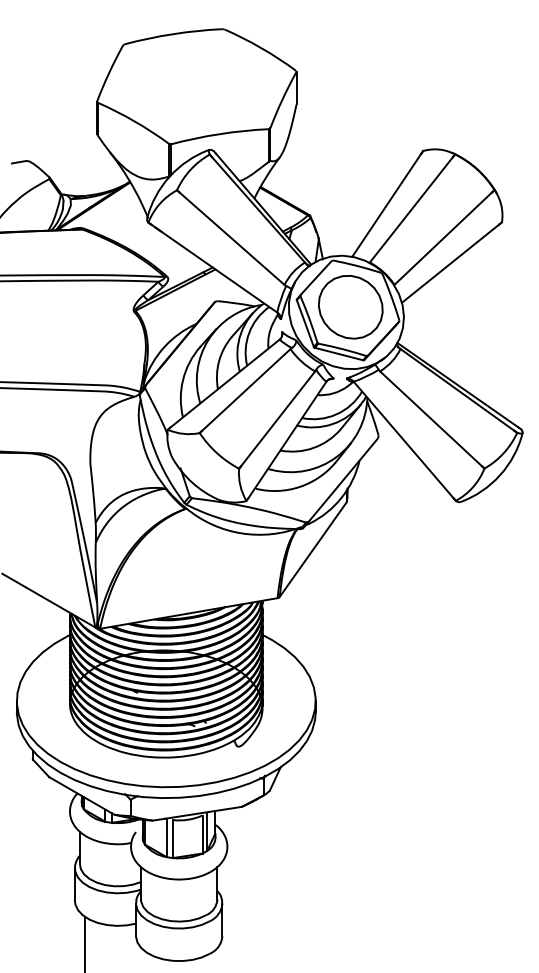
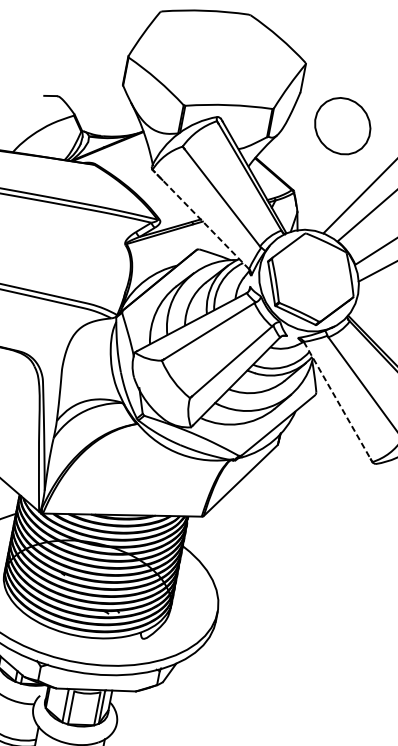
line: (214, 268) -> (202, 220), solid -> dashed
part: (350, 307) -> (342, 126), moved
line: (403, 439) -> (337, 400), solid -> dashed

